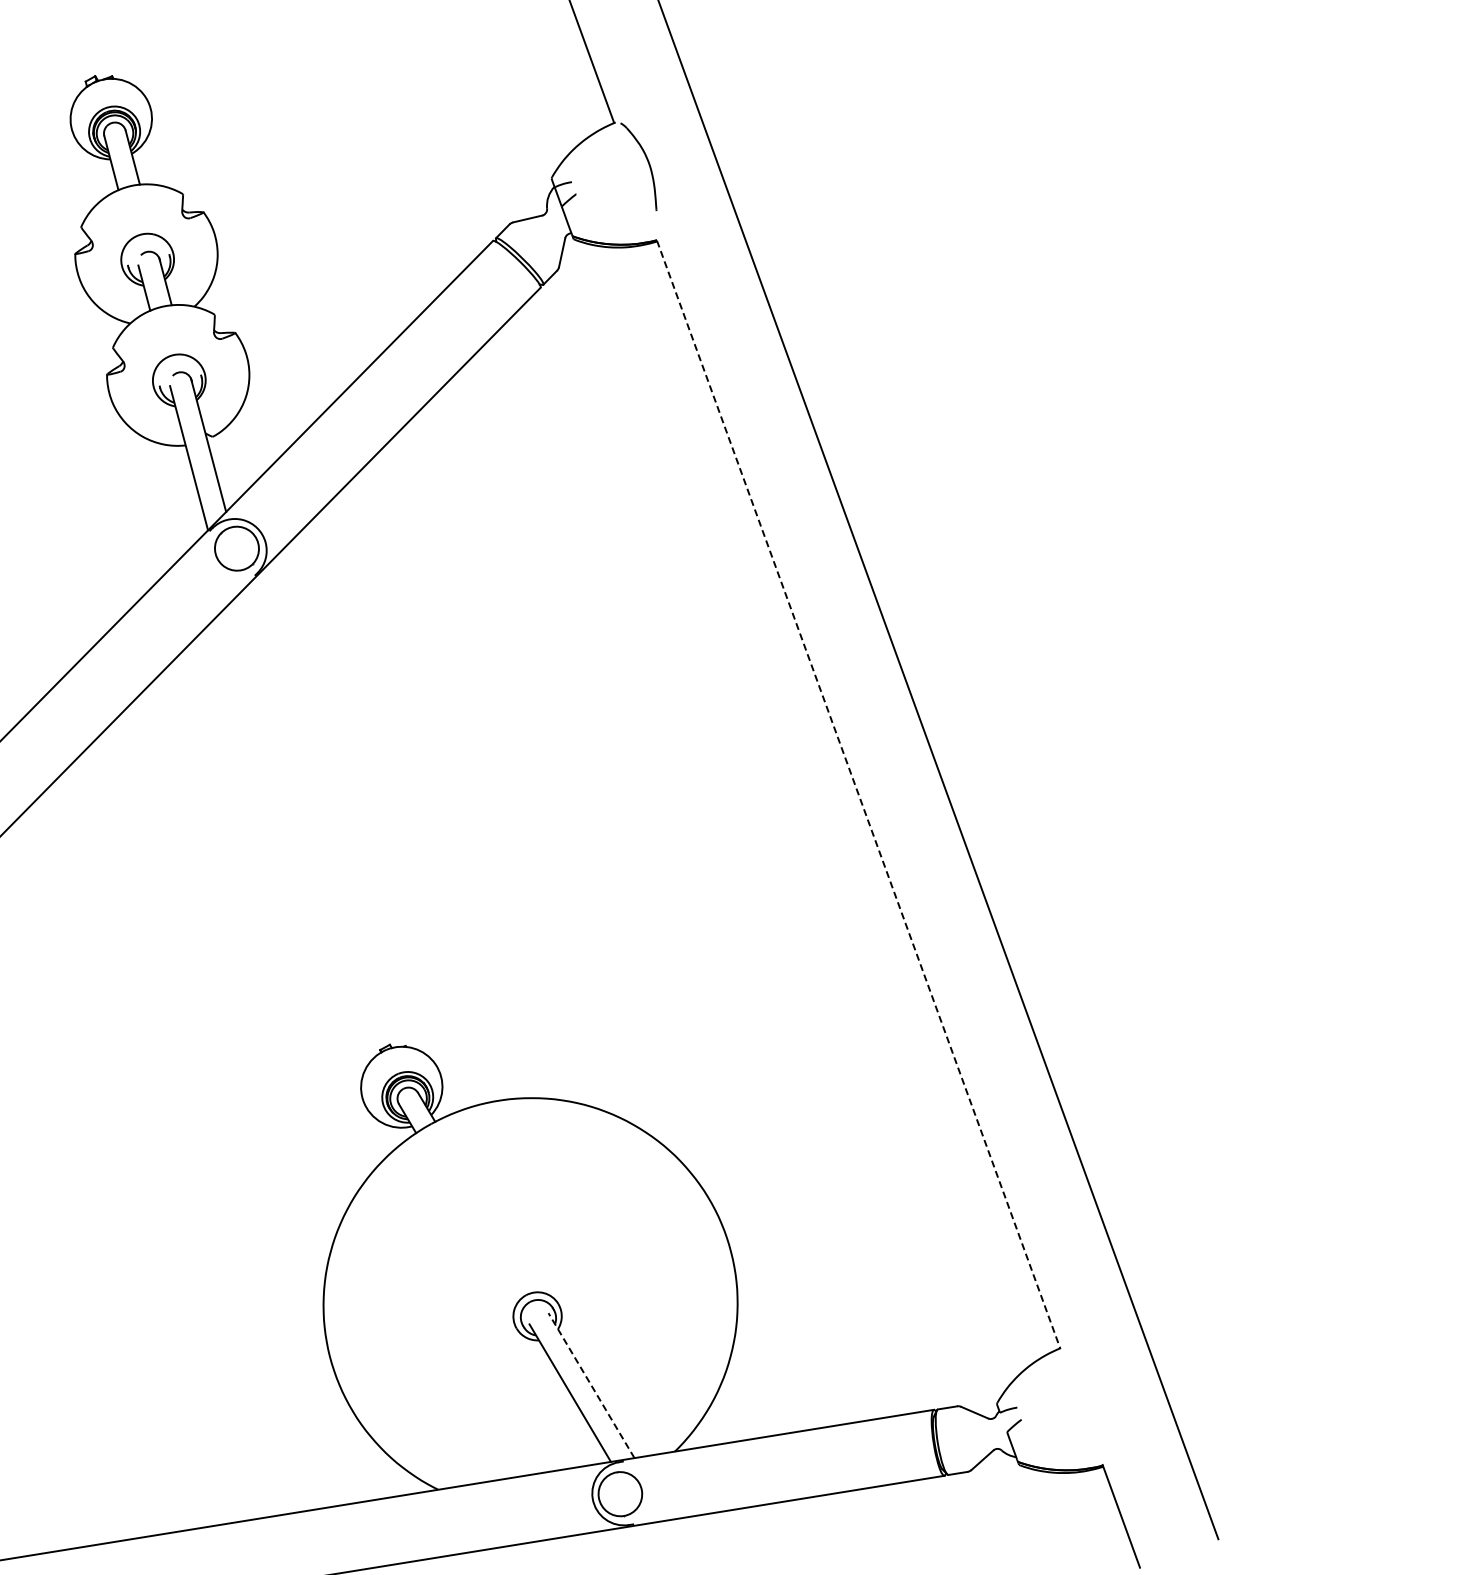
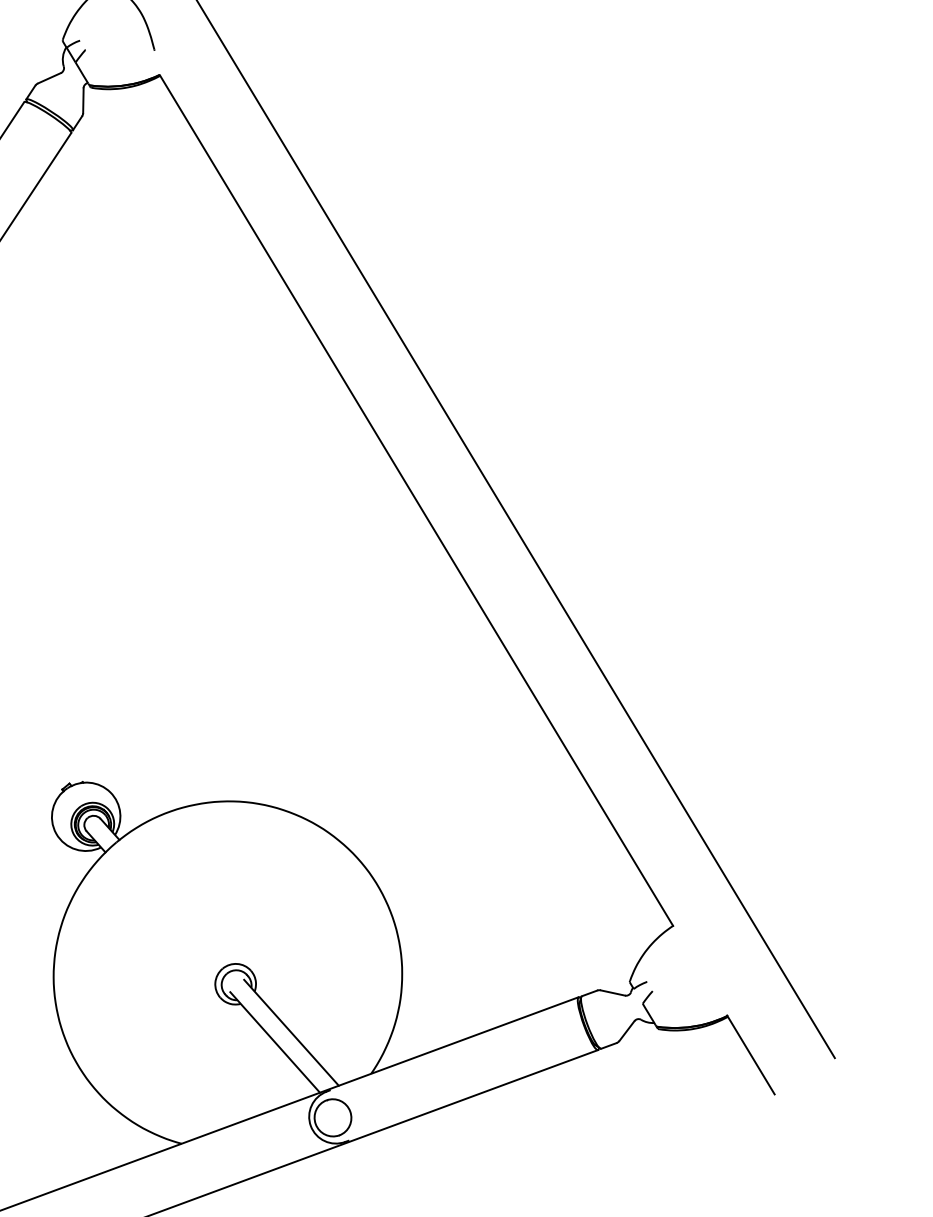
line: (858, 795) -> (416, 501), dashed -> solid
line: (591, 1385) -> (291, 1032), dashed -> solid

